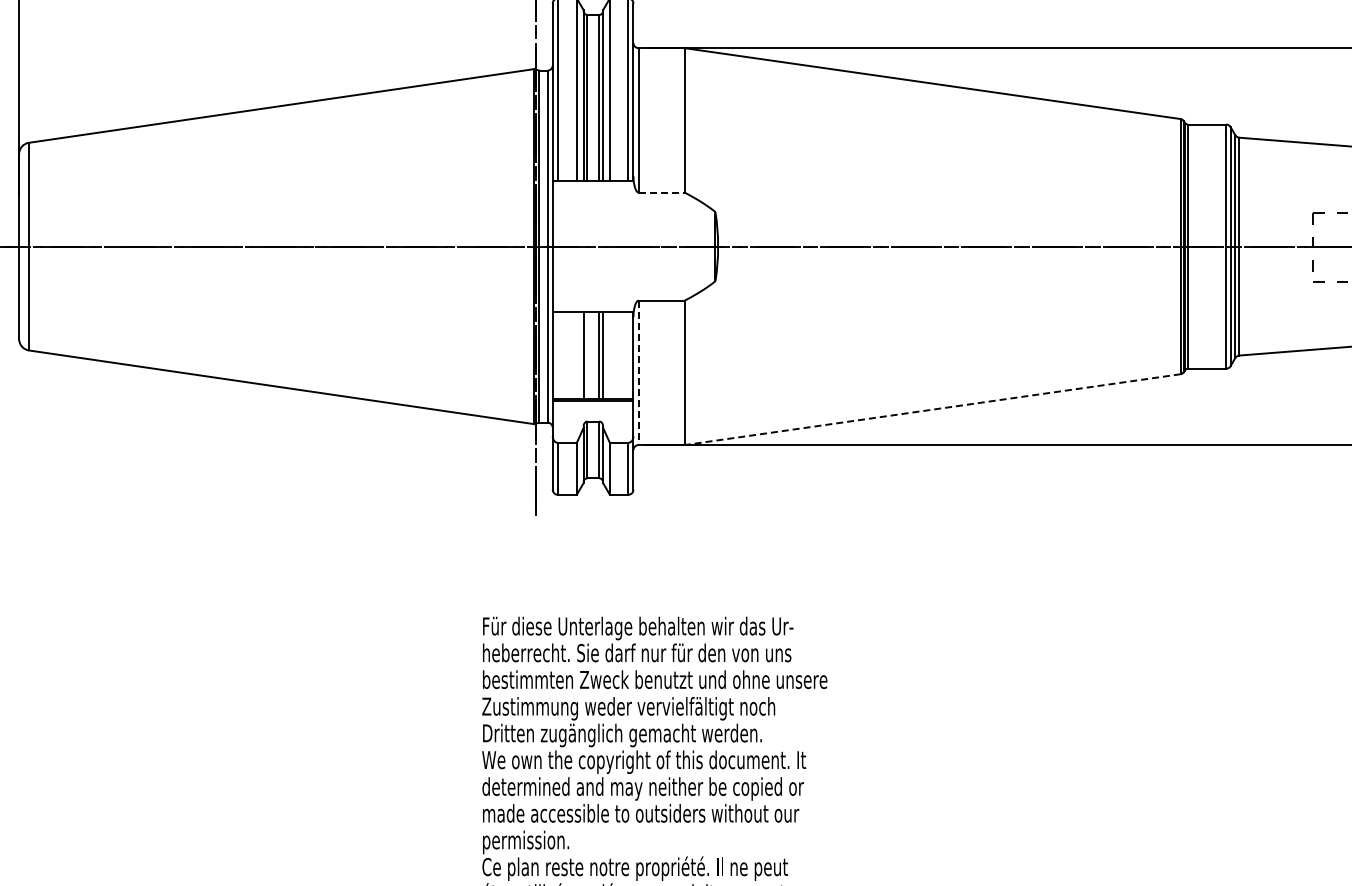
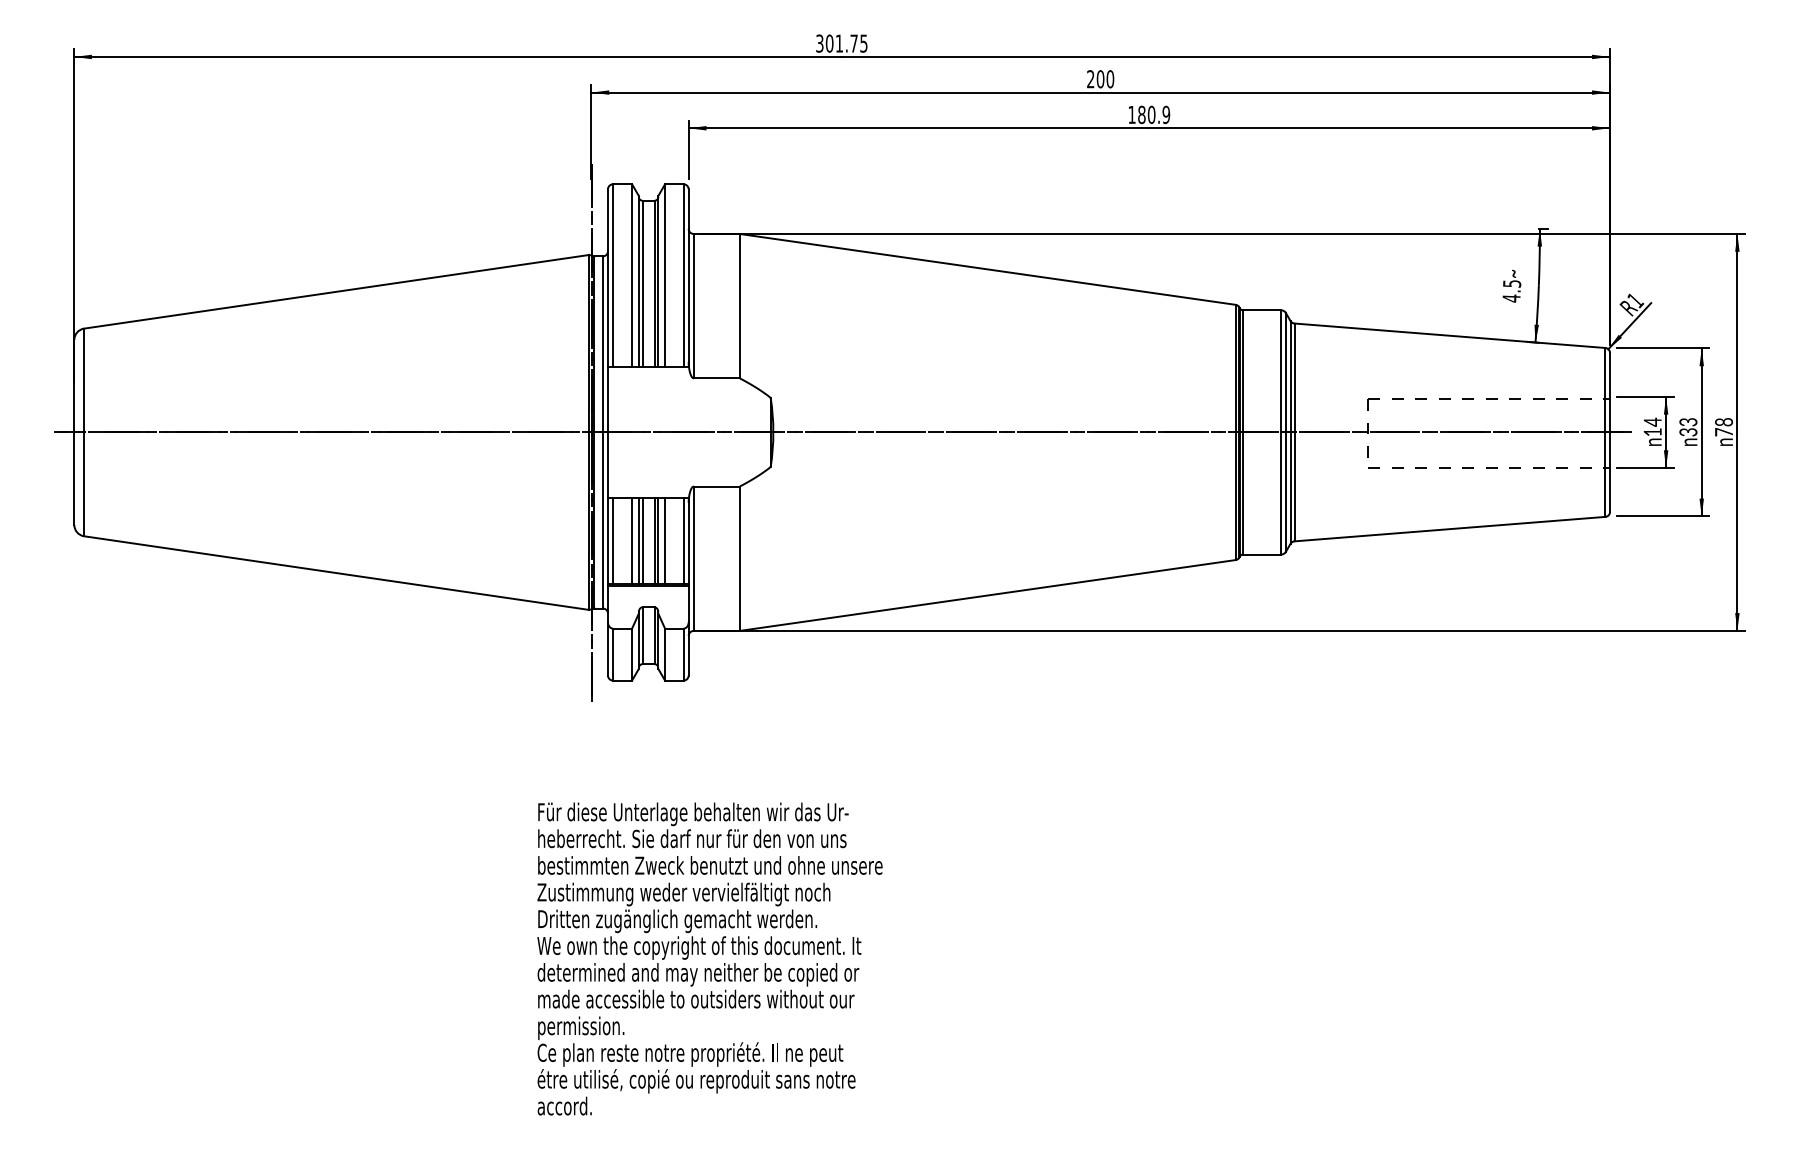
line: (662, 192) -> (717, 378), dashed -> solid
line: (558, 355) -> (613, 541), added
line: (577, 355) -> (632, 541), added
line: (587, 355) -> (642, 541), added
line: (610, 355) -> (665, 541), added
line: (628, 355) -> (683, 541), added
line: (638, 373) -> (693, 559), dashed -> solid
line: (932, 409) -> (987, 595), dashed -> solid

